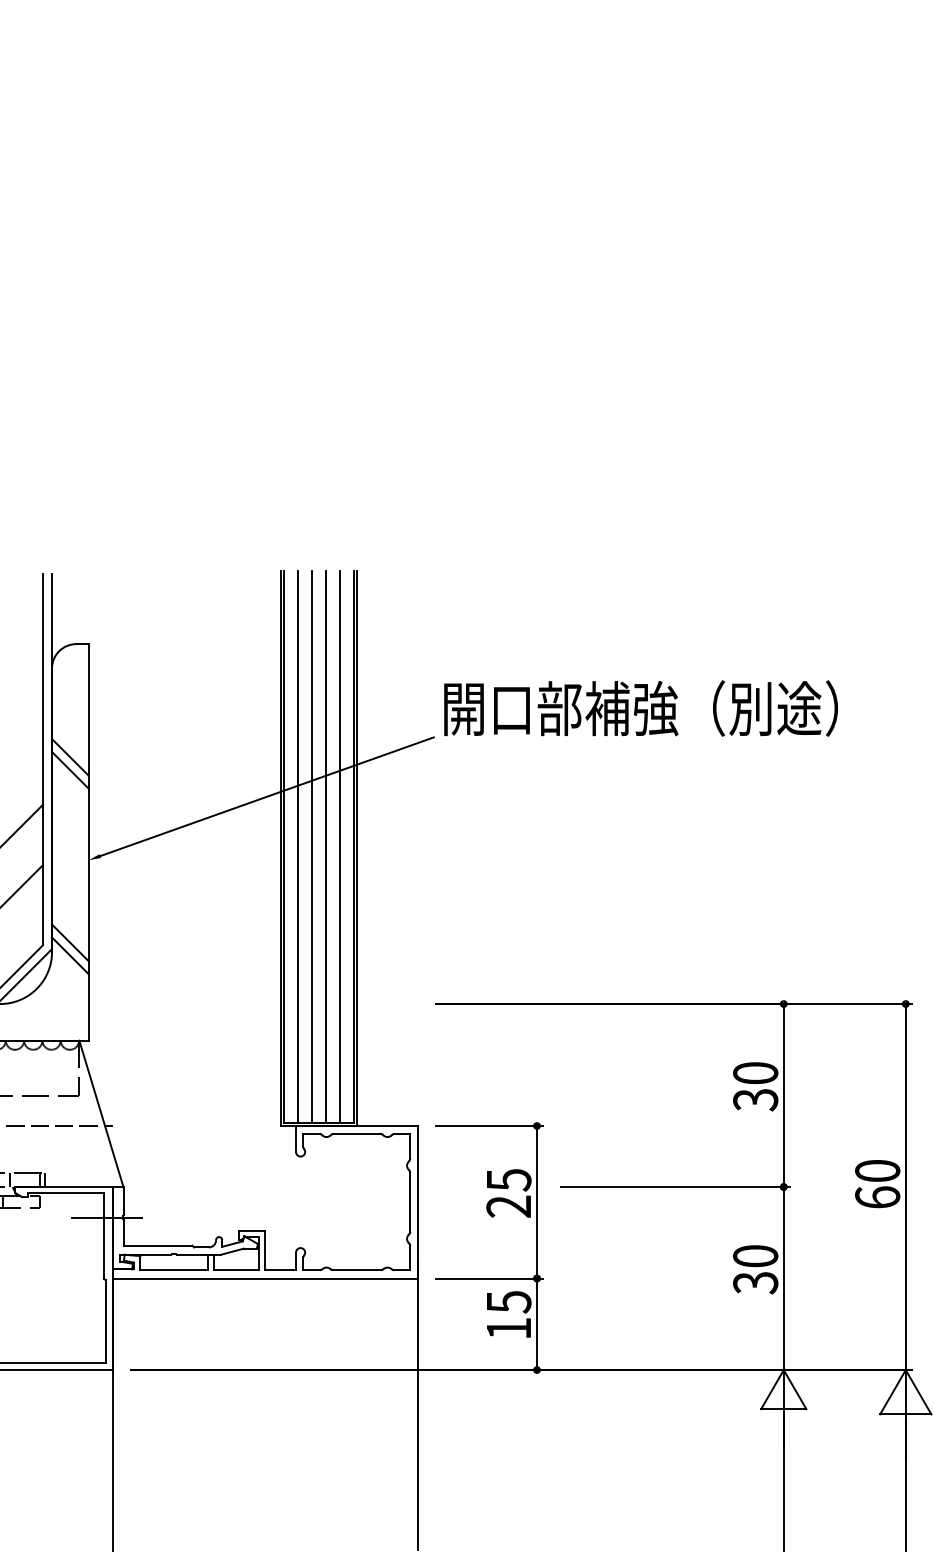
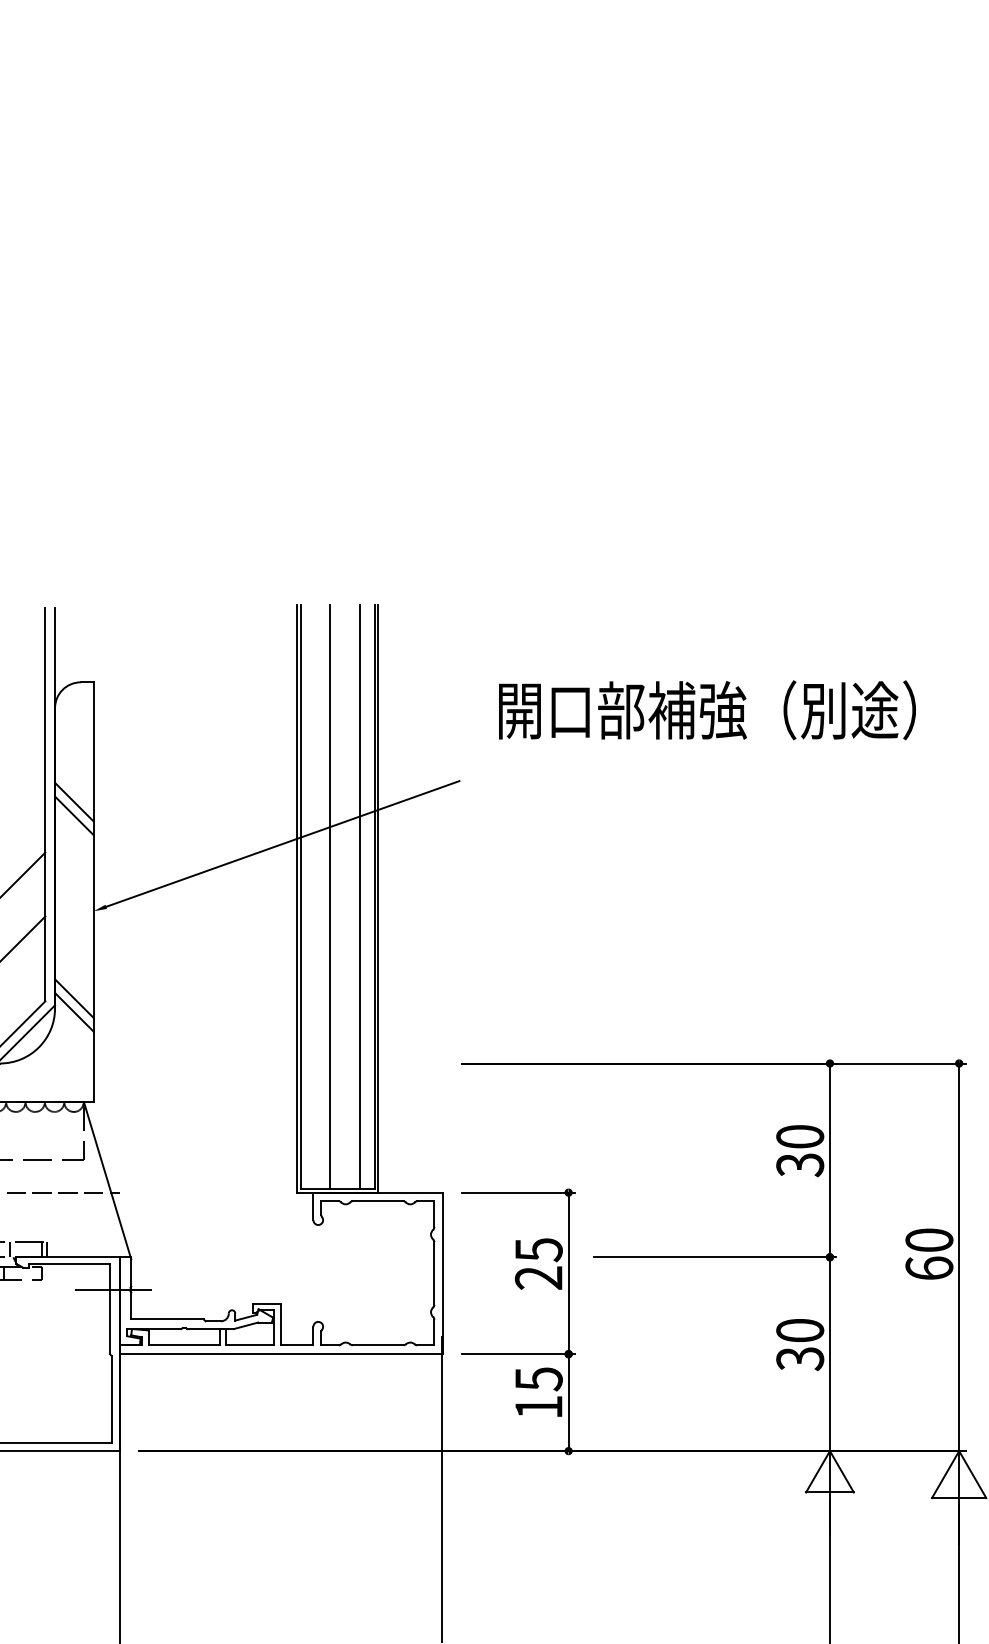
text: (640, 708) -> (706, 710), moved
line: (297, 846) -> (314, 896), removed
line: (325, 846) -> (344, 896), removed

